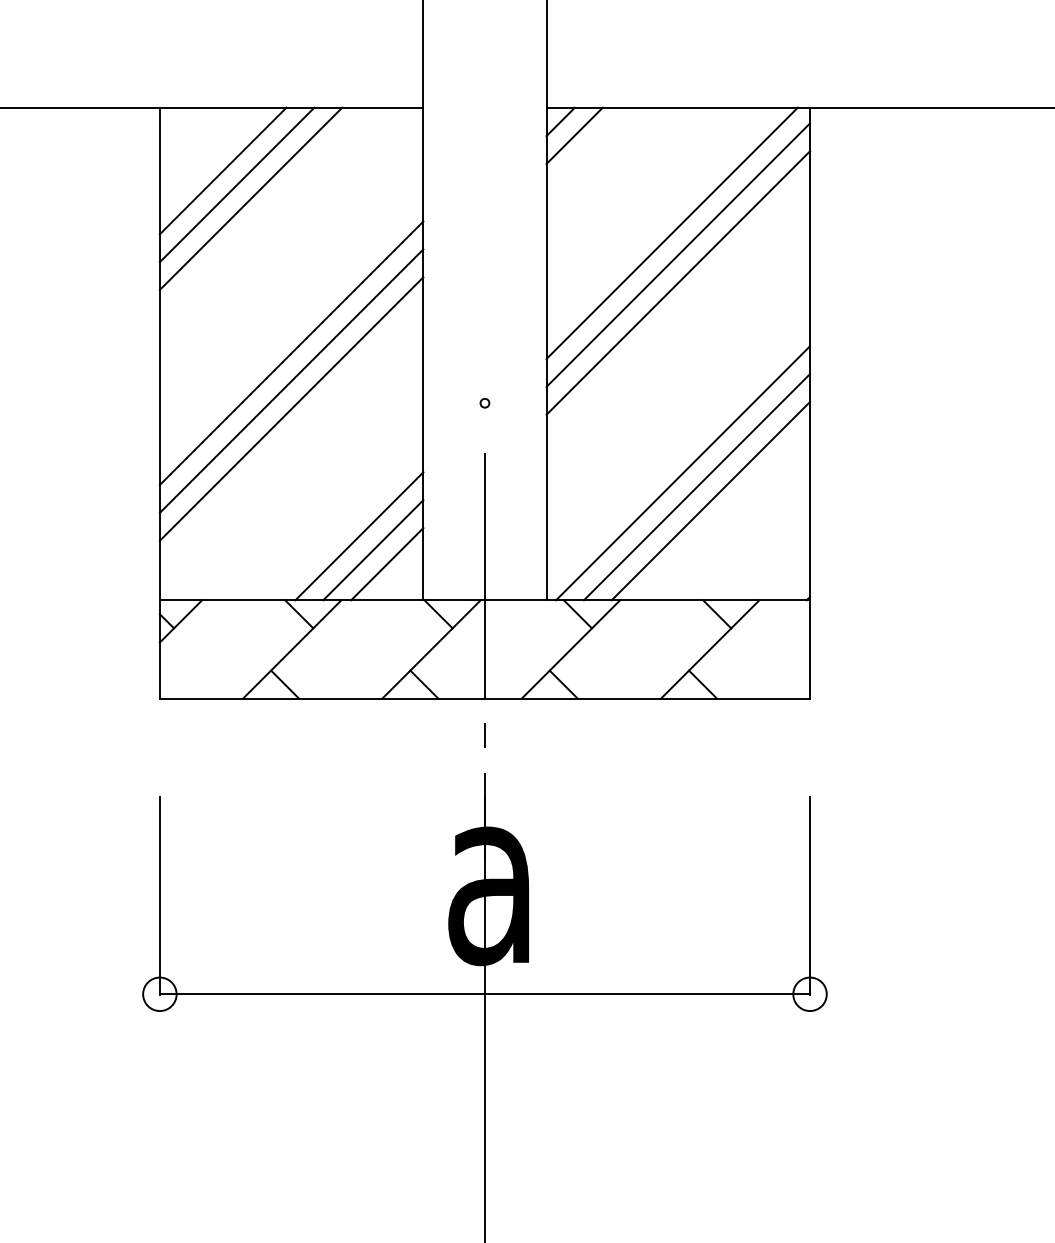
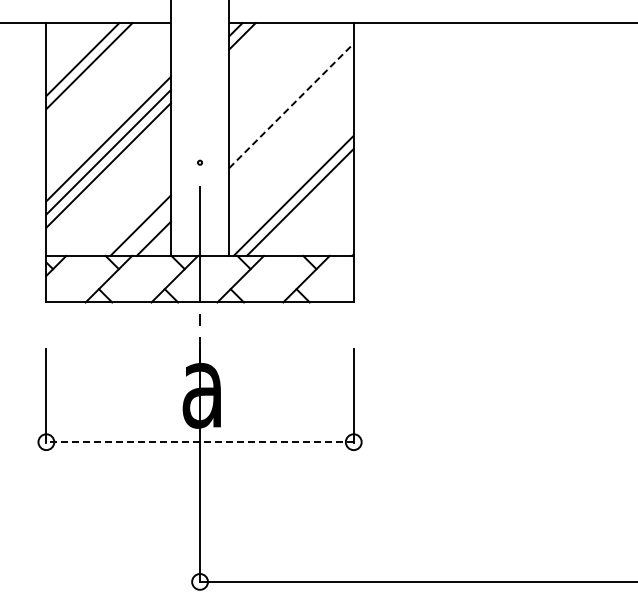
line: (223, 170) -> (76, 52), removed
line: (672, 233) -> (288, 82), removed
line: (678, 254) -> (291, 92), removed
line: (678, 282) -> (291, 105), solid -> dashed
line: (710, 500) -> (306, 208), removed
line: (371, 548) -> (146, 231), removed
line: (485, 994) -> (200, 442), solid -> dashed

